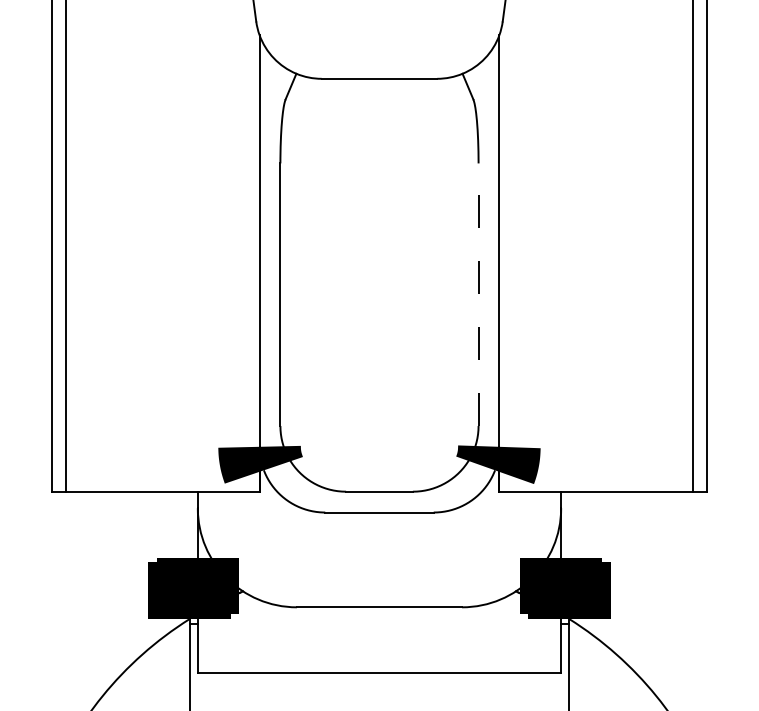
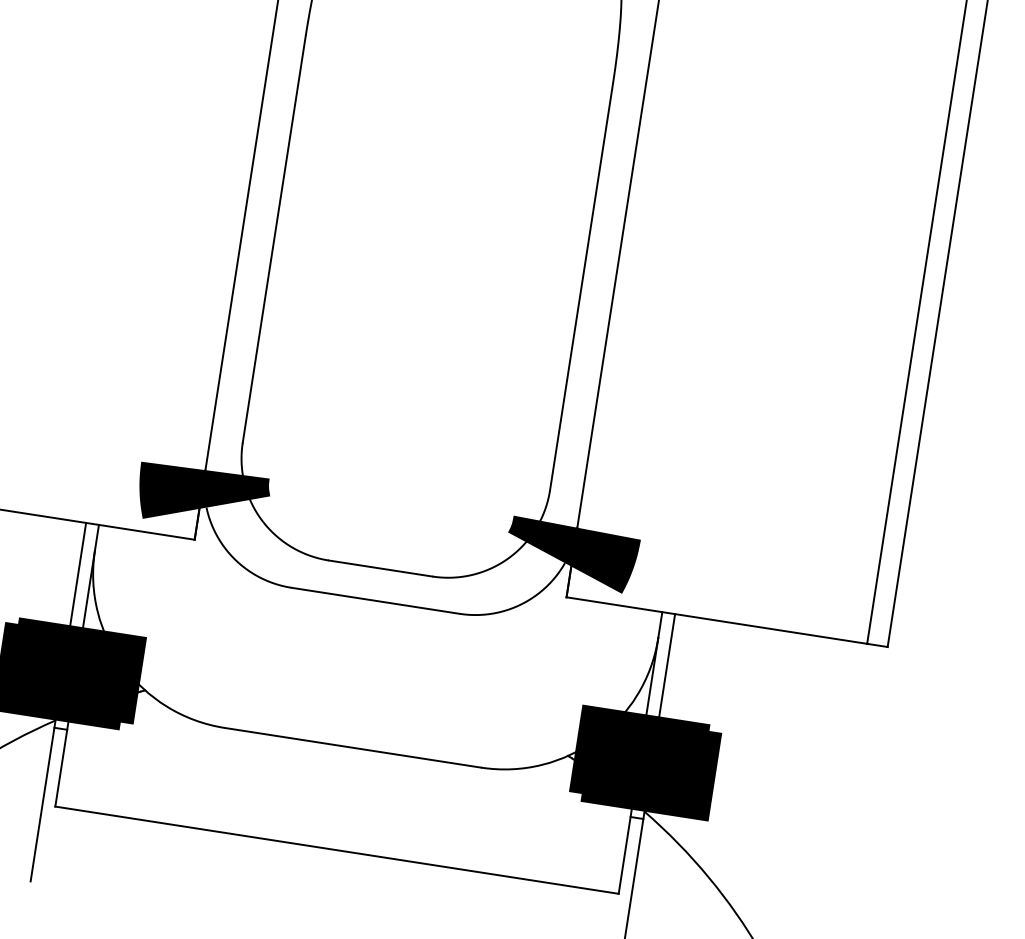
line: (478, 294) -> (581, 286), dashed -> solid
line: (189, 526) -> (77, 576), added
line: (569, 526) -> (666, 668), added

